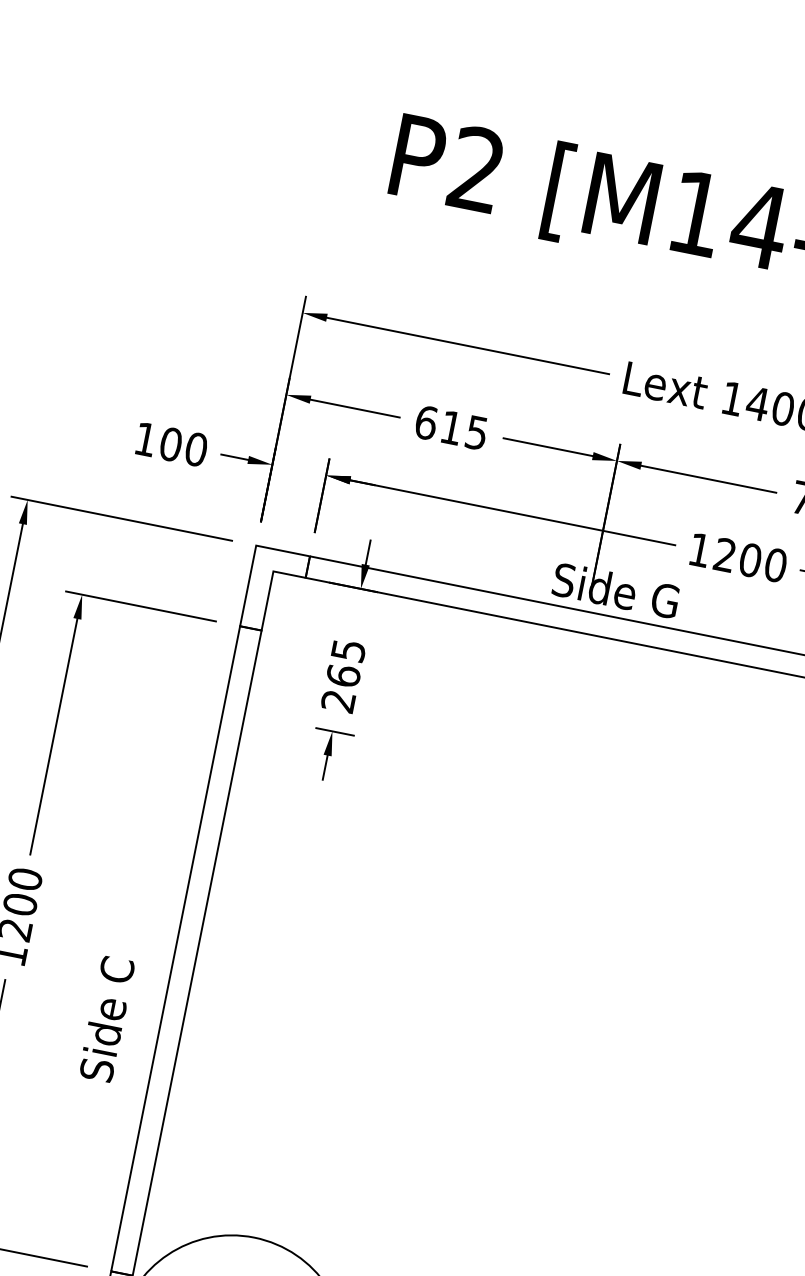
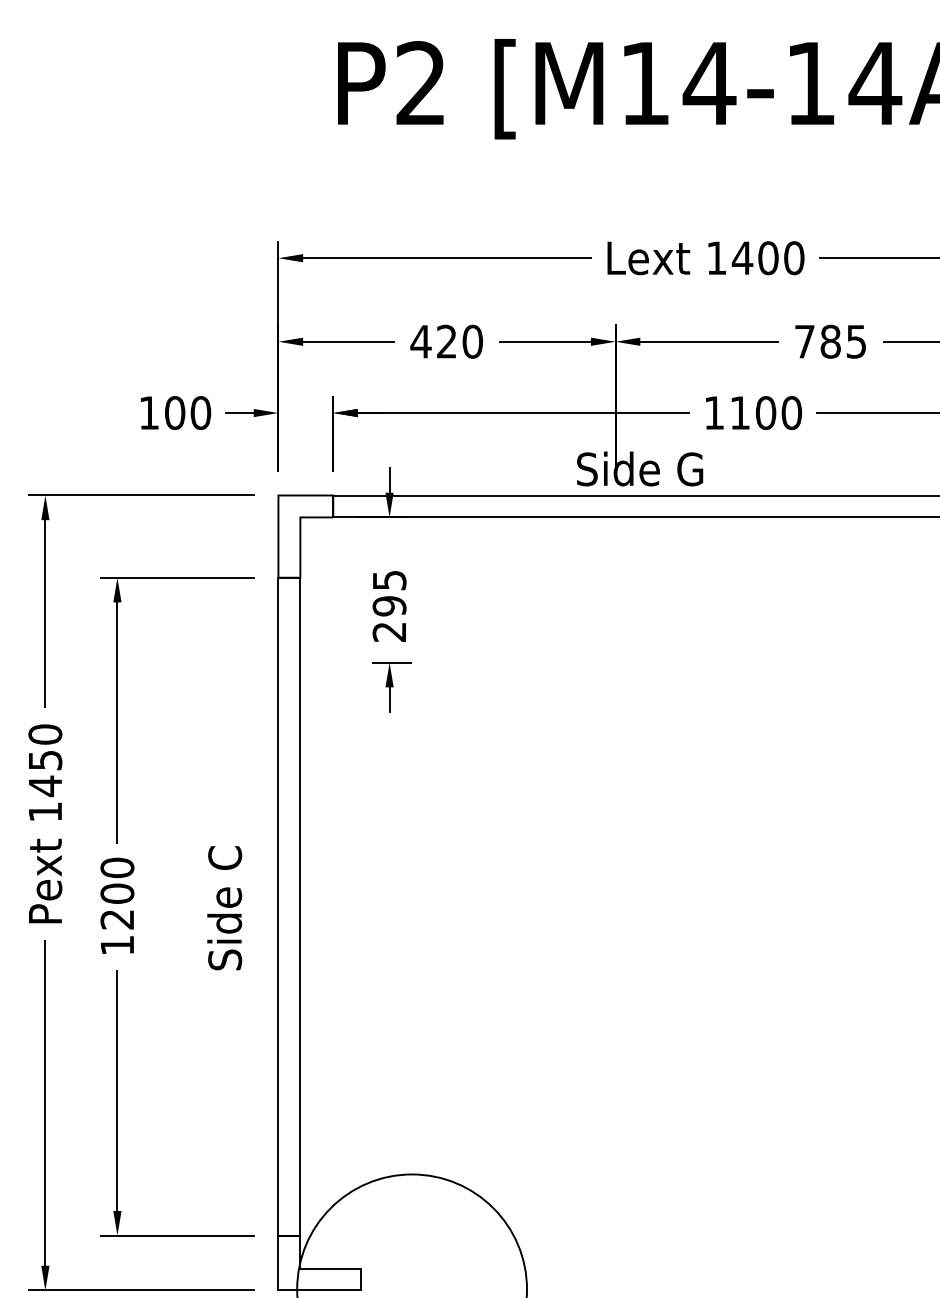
text: (451, 427) -> (446, 341), 615 -> 420
text: (724, 554) -> (739, 412), 1200 -> 1100
text: (343, 675) -> (389, 605), 265 -> 295
text: (106, 1019) -> (224, 908), moved

